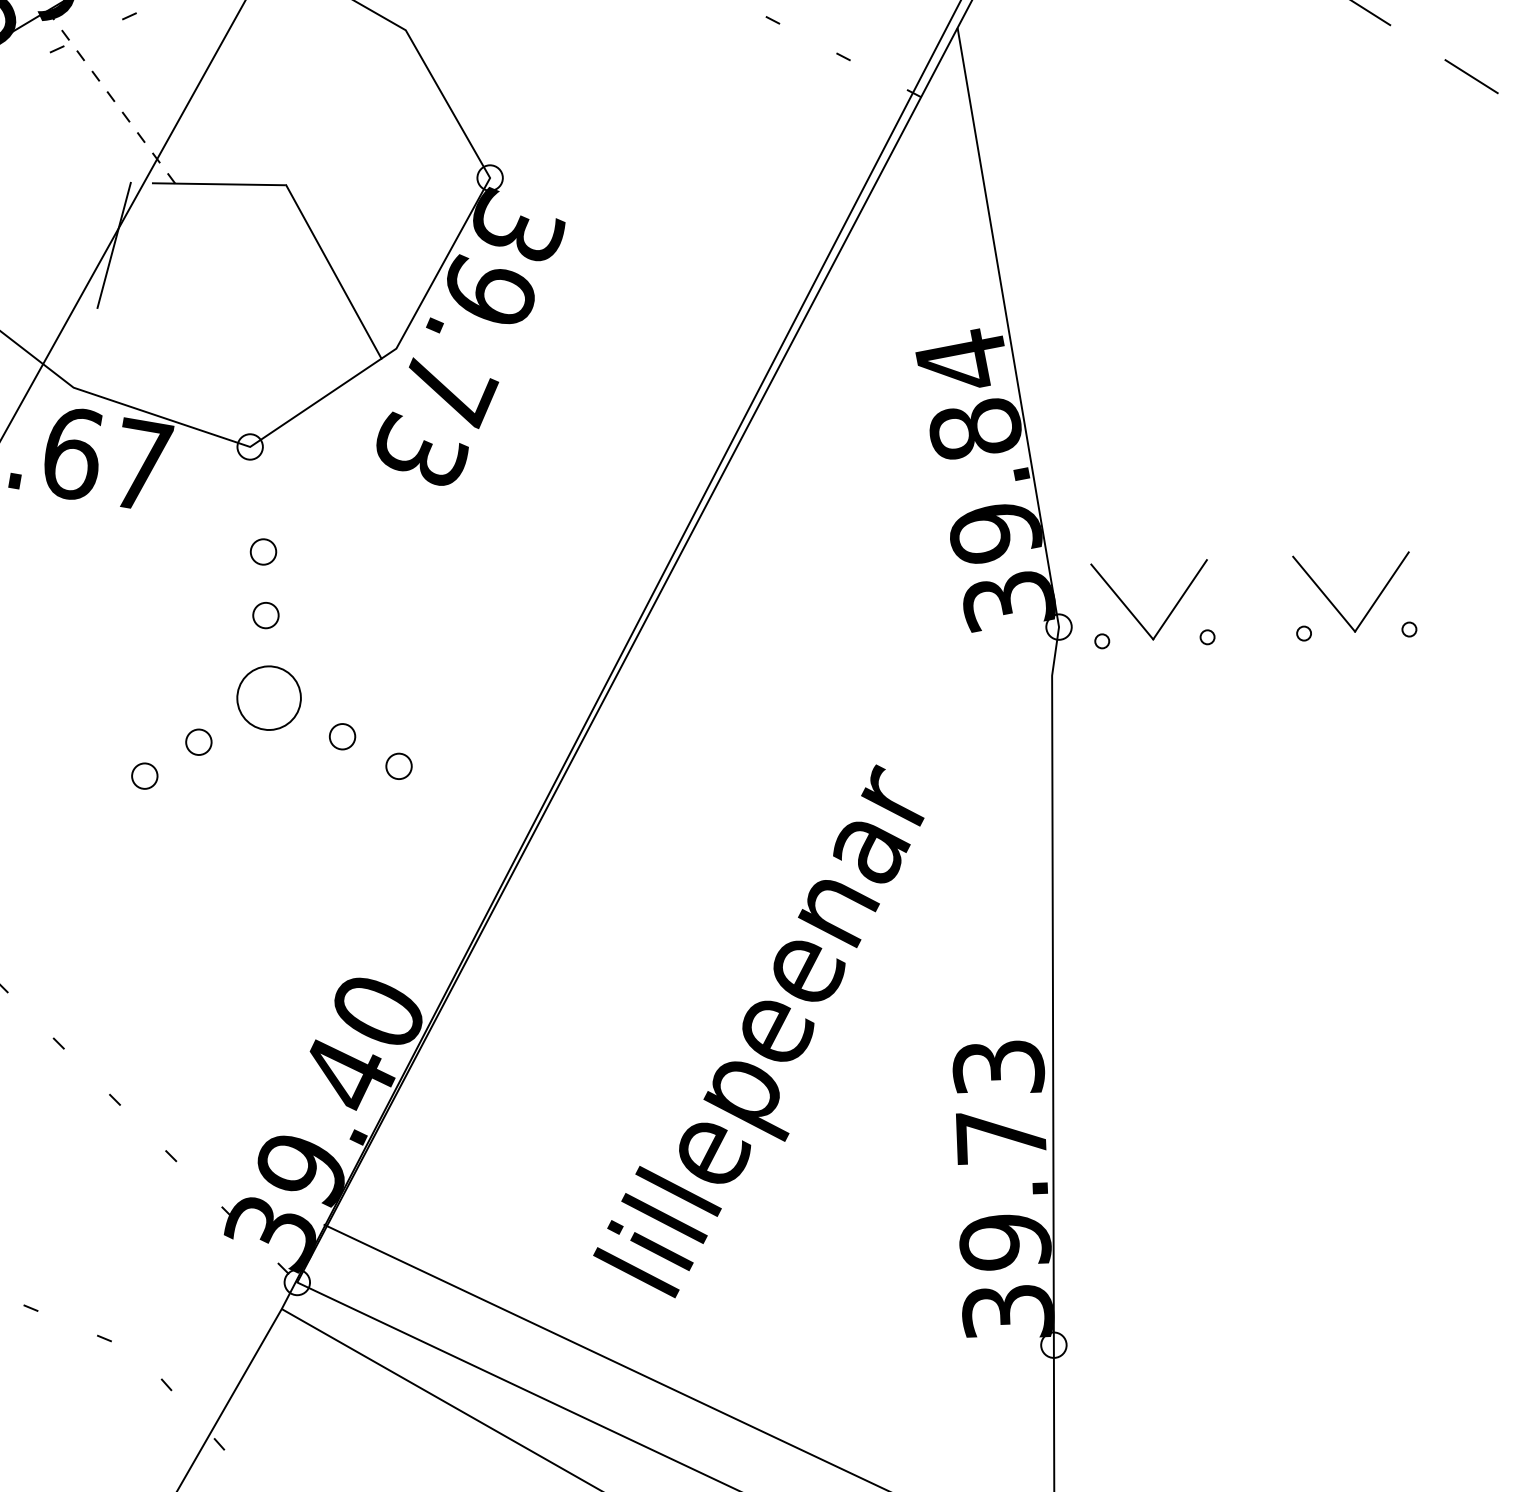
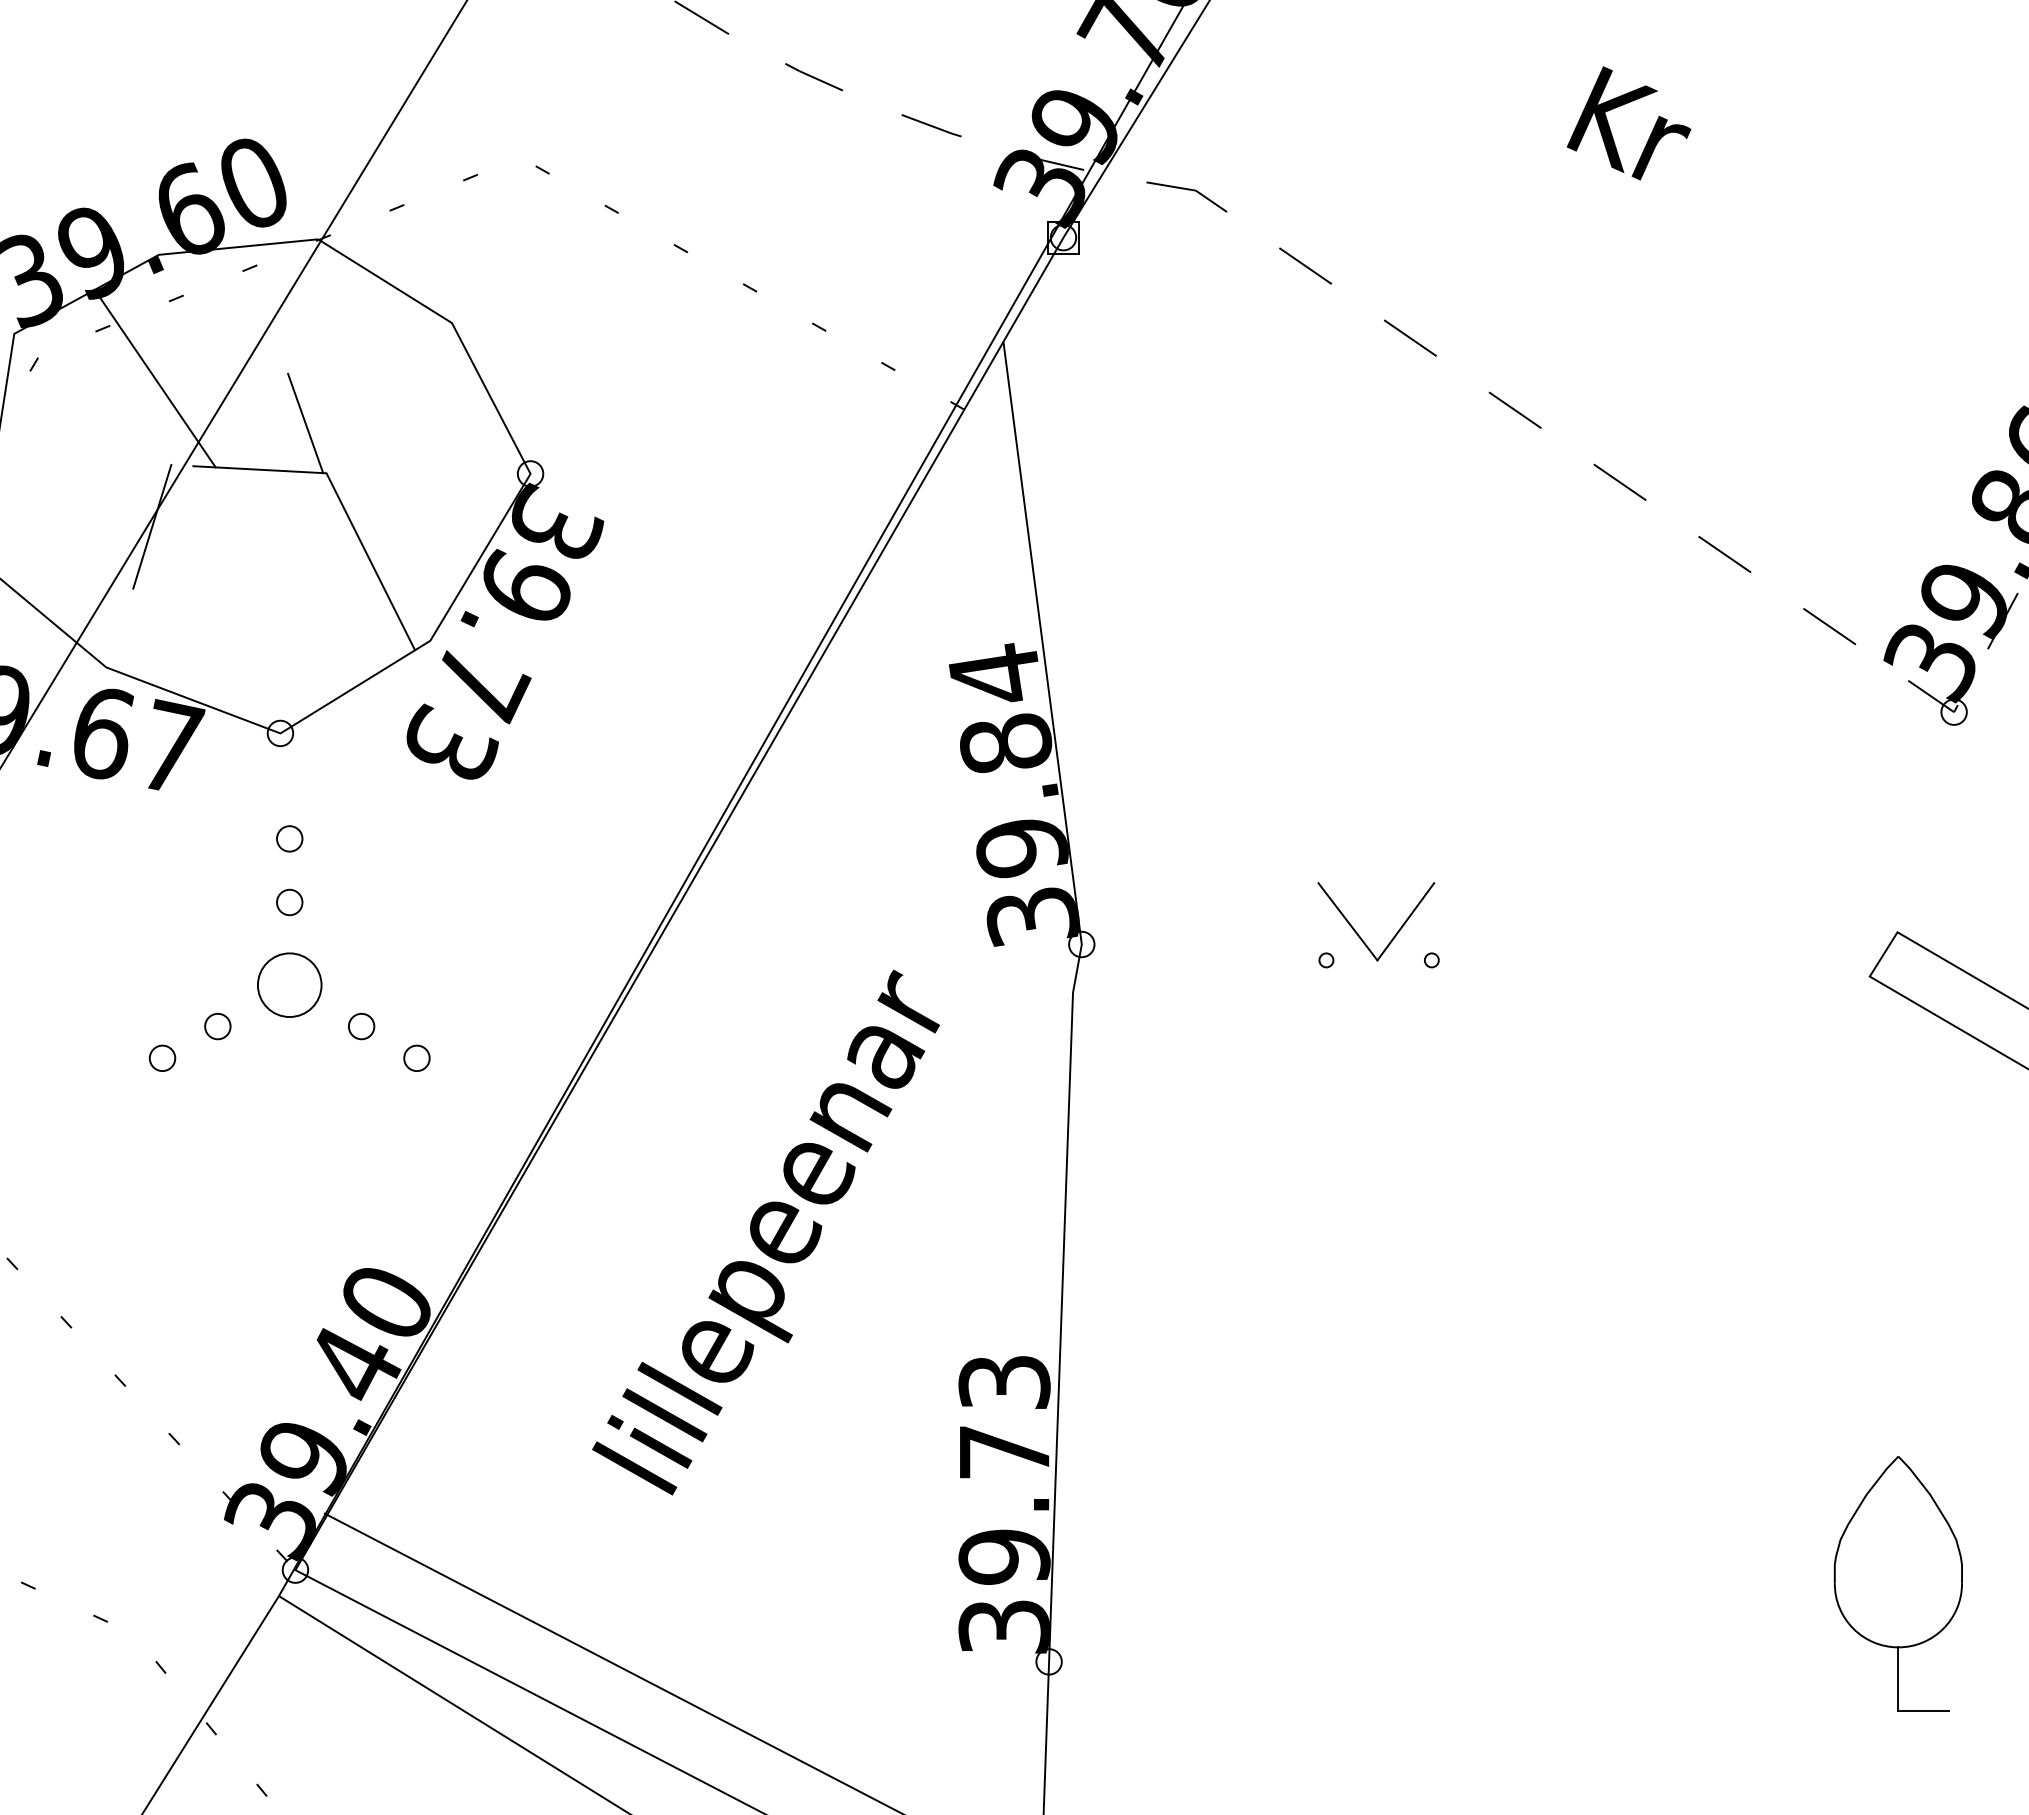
line: (110, 97) -> (154, 378), dashed -> solid
line: (263, 136) -> (305, 423), added
part: (1168, 614) -> (1191, 936), removed
text: (758, 1031) -> (765, 1232), moved

